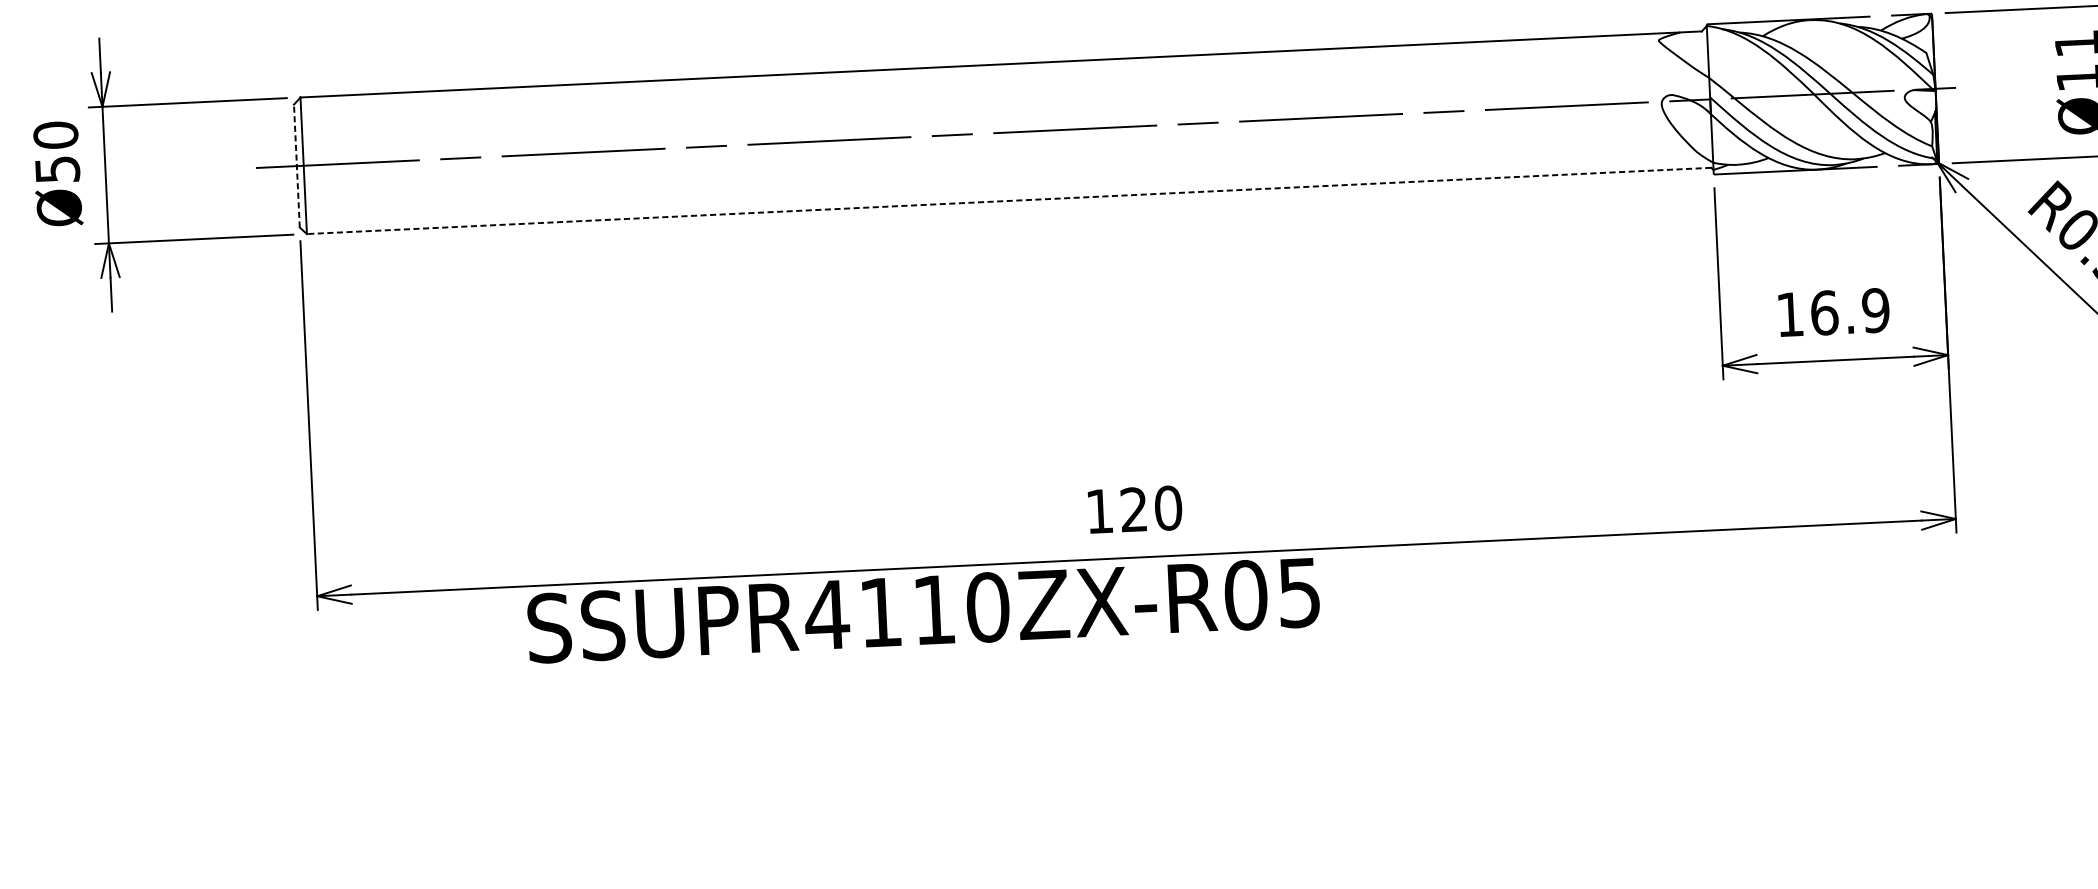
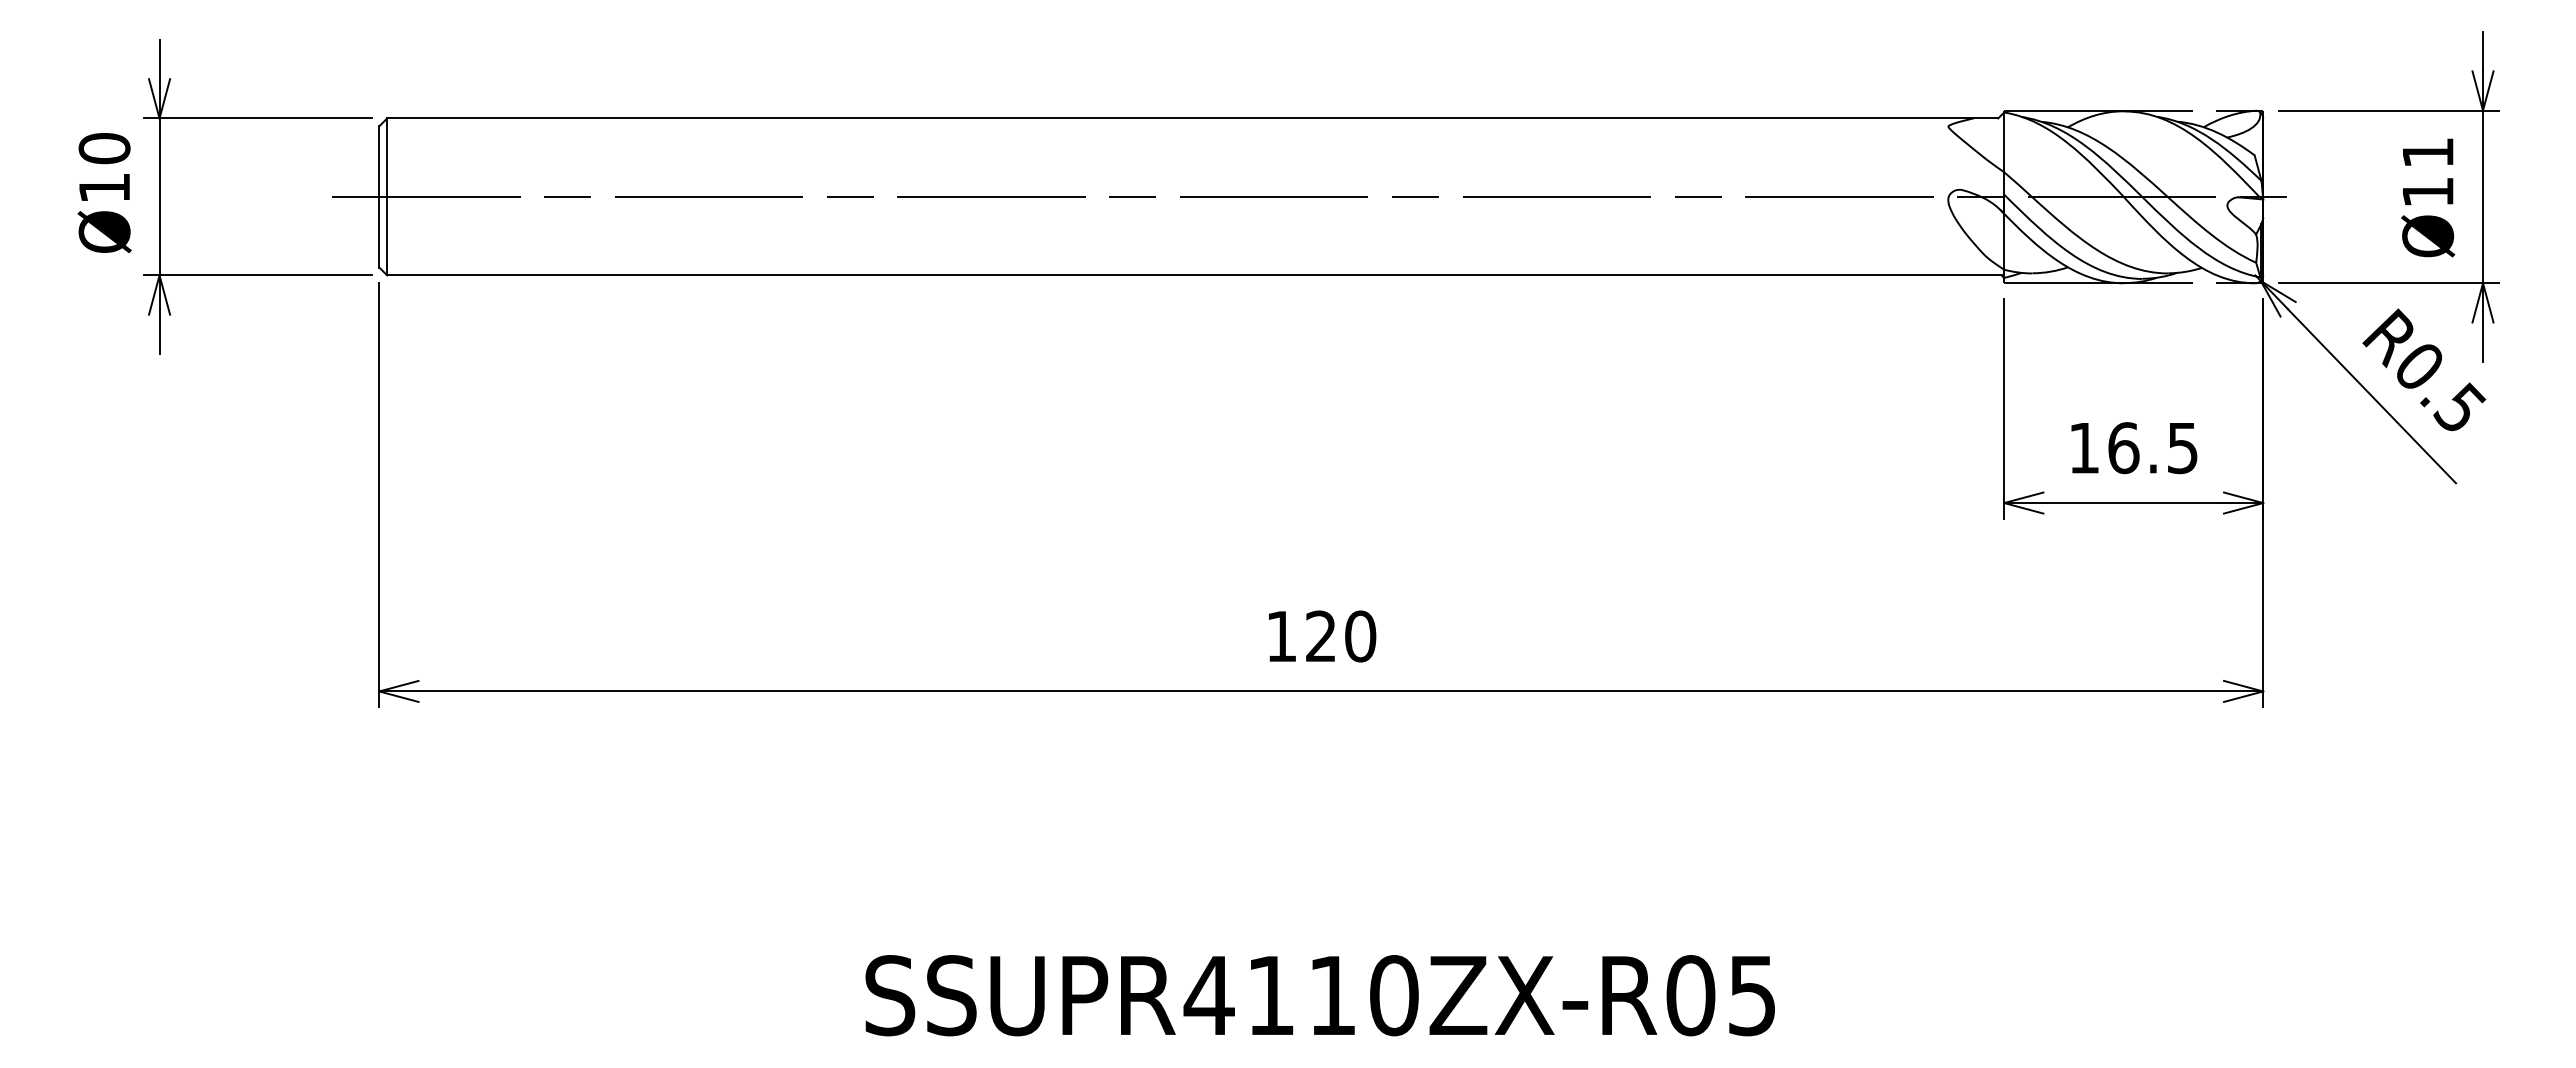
line: (297, 165) -> (379, 196), dashed -> solid
text: (57, 169) -> (104, 187), Ø50 -> Ø10
line: (1008, 201) -> (1193, 275), dashed -> solid
text: (1875, 310) -> (2182, 447), 16.9 -> 16.5
text: (922, 610) -> (1319, 995), moved

